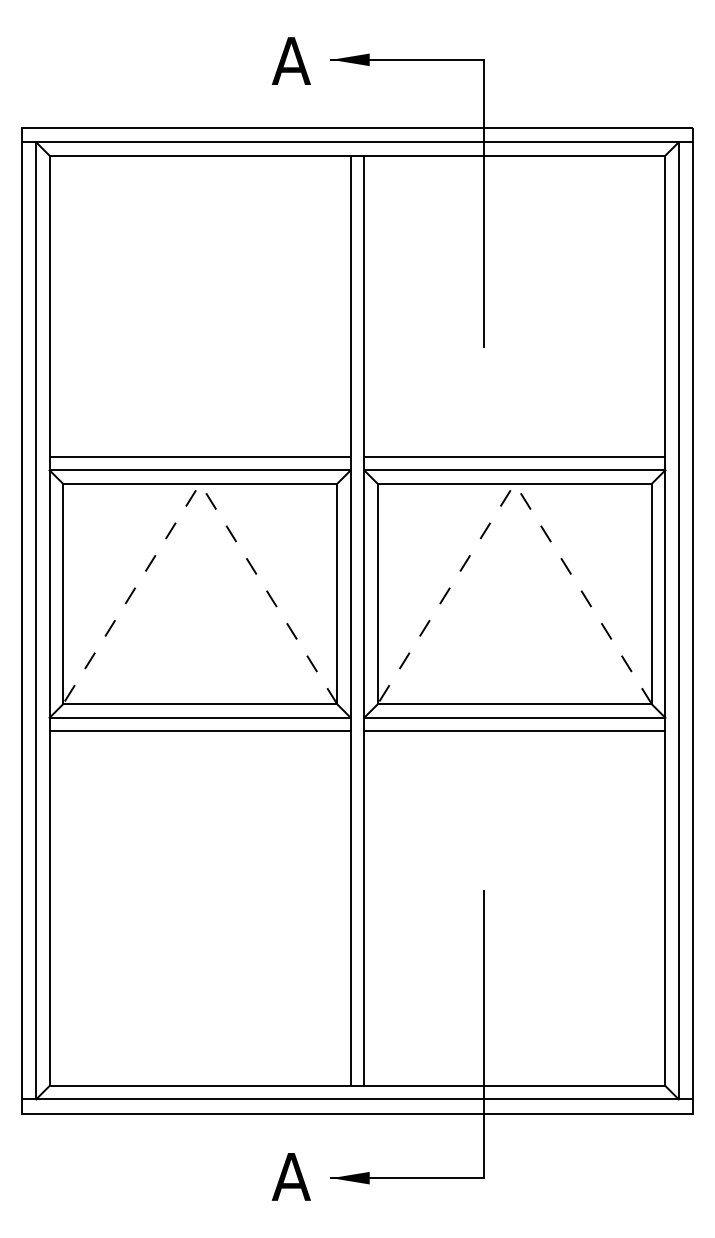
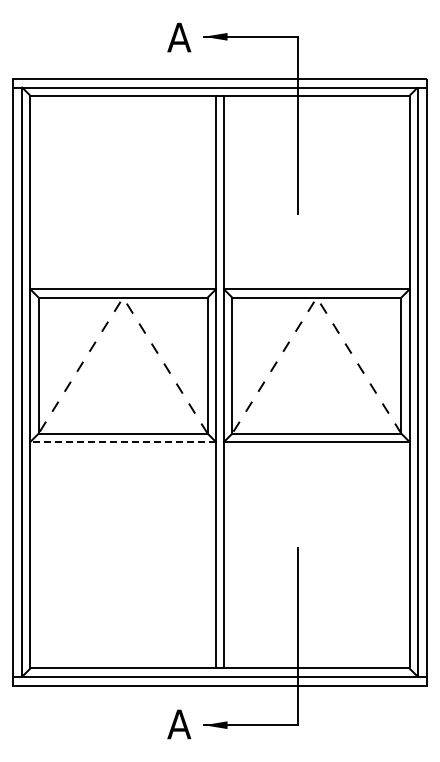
line: (199, 457) -> (122, 281), removed
line: (514, 457) -> (316, 281), removed
line: (200, 717) -> (123, 441), solid -> dashed
line: (199, 731) -> (122, 450), removed
line: (514, 731) -> (316, 450), removed

